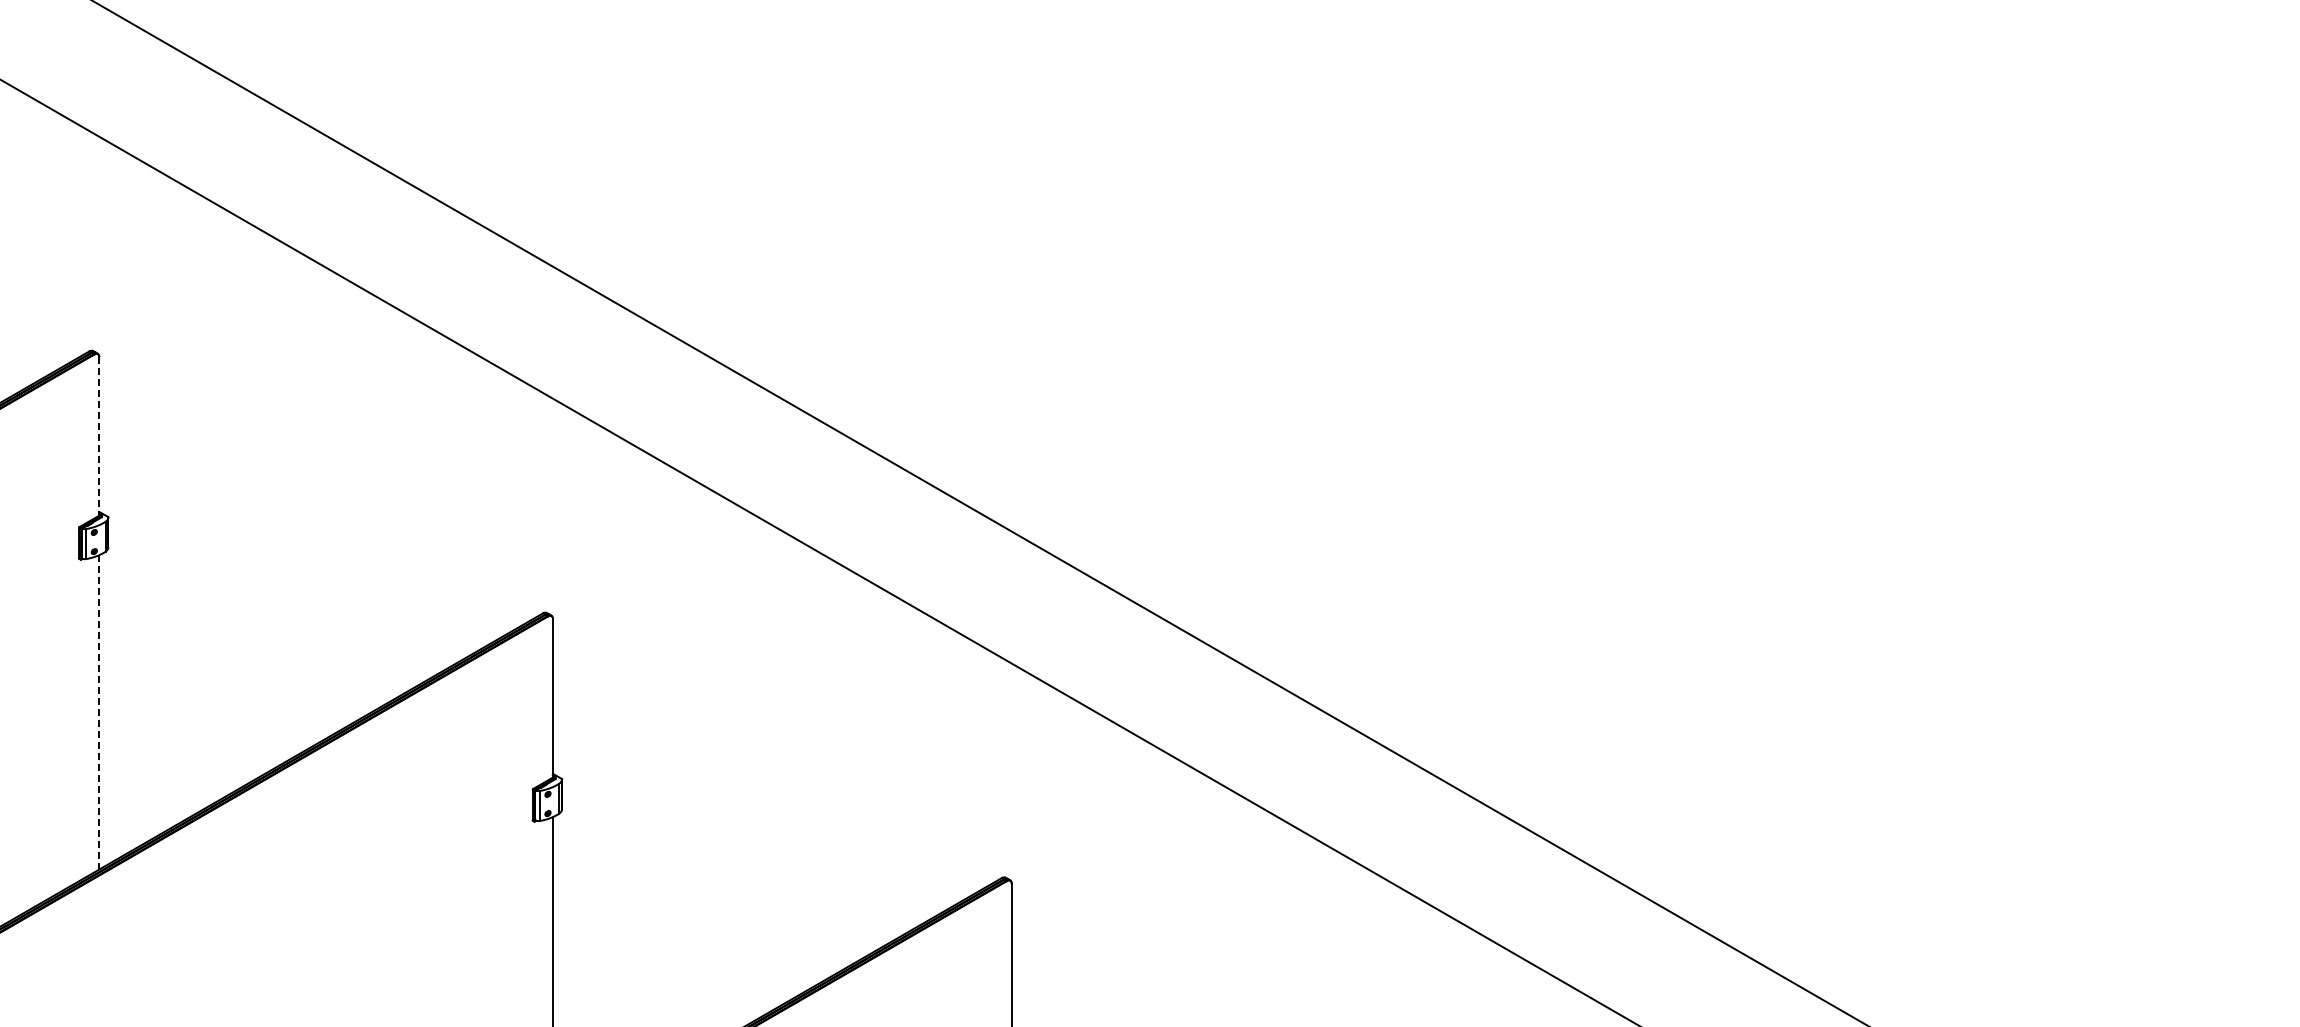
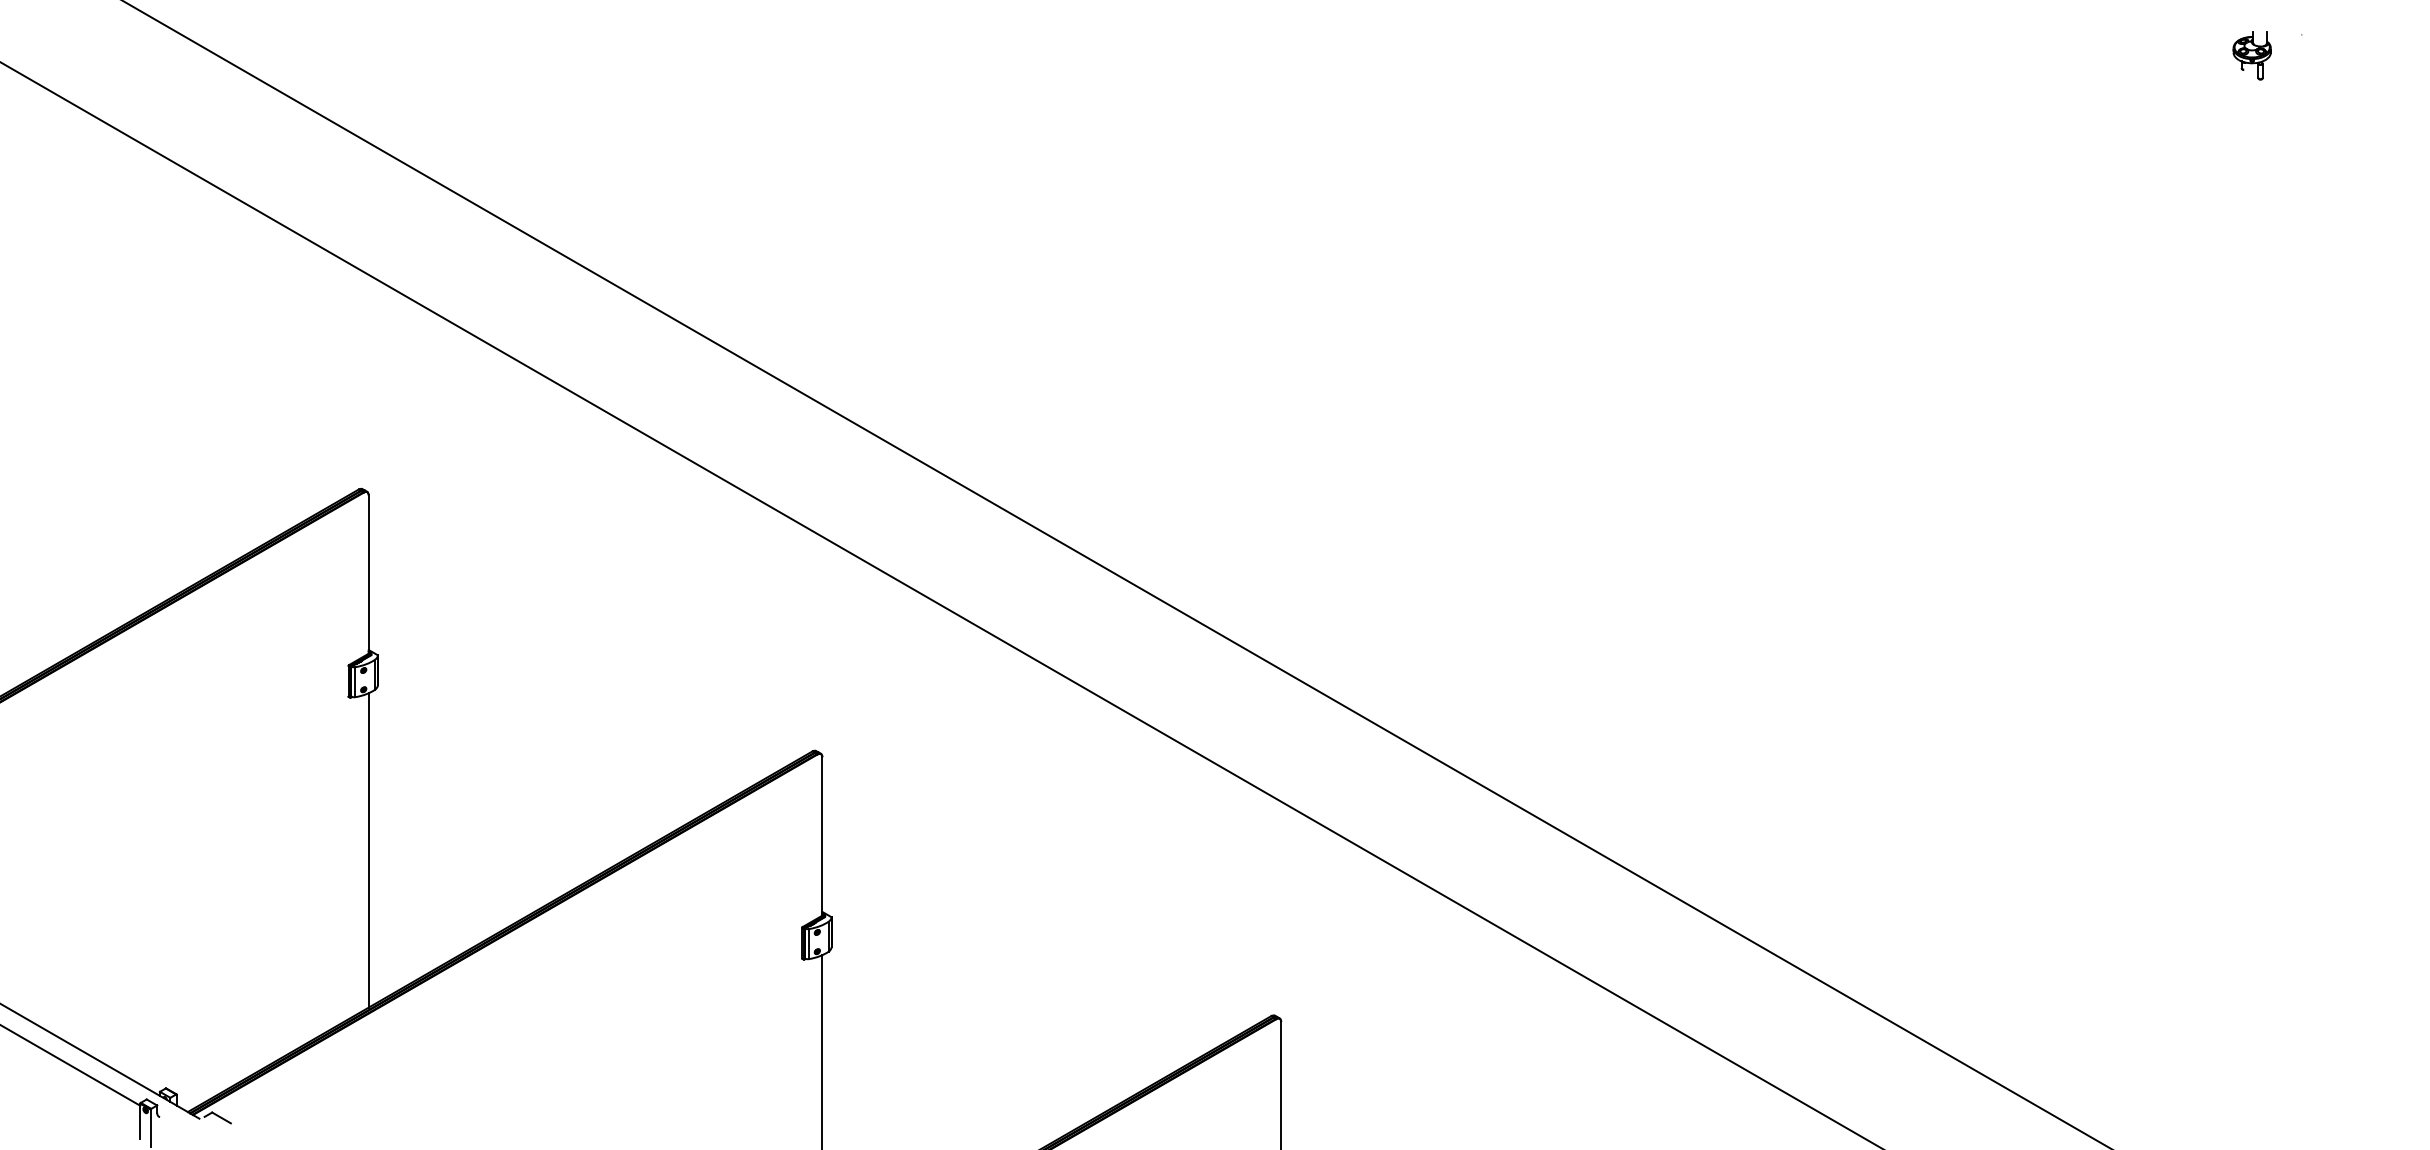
line: (99, 437) -> (368, 575), dashed -> solid
line: (99, 712) -> (368, 850), dashed -> solid

